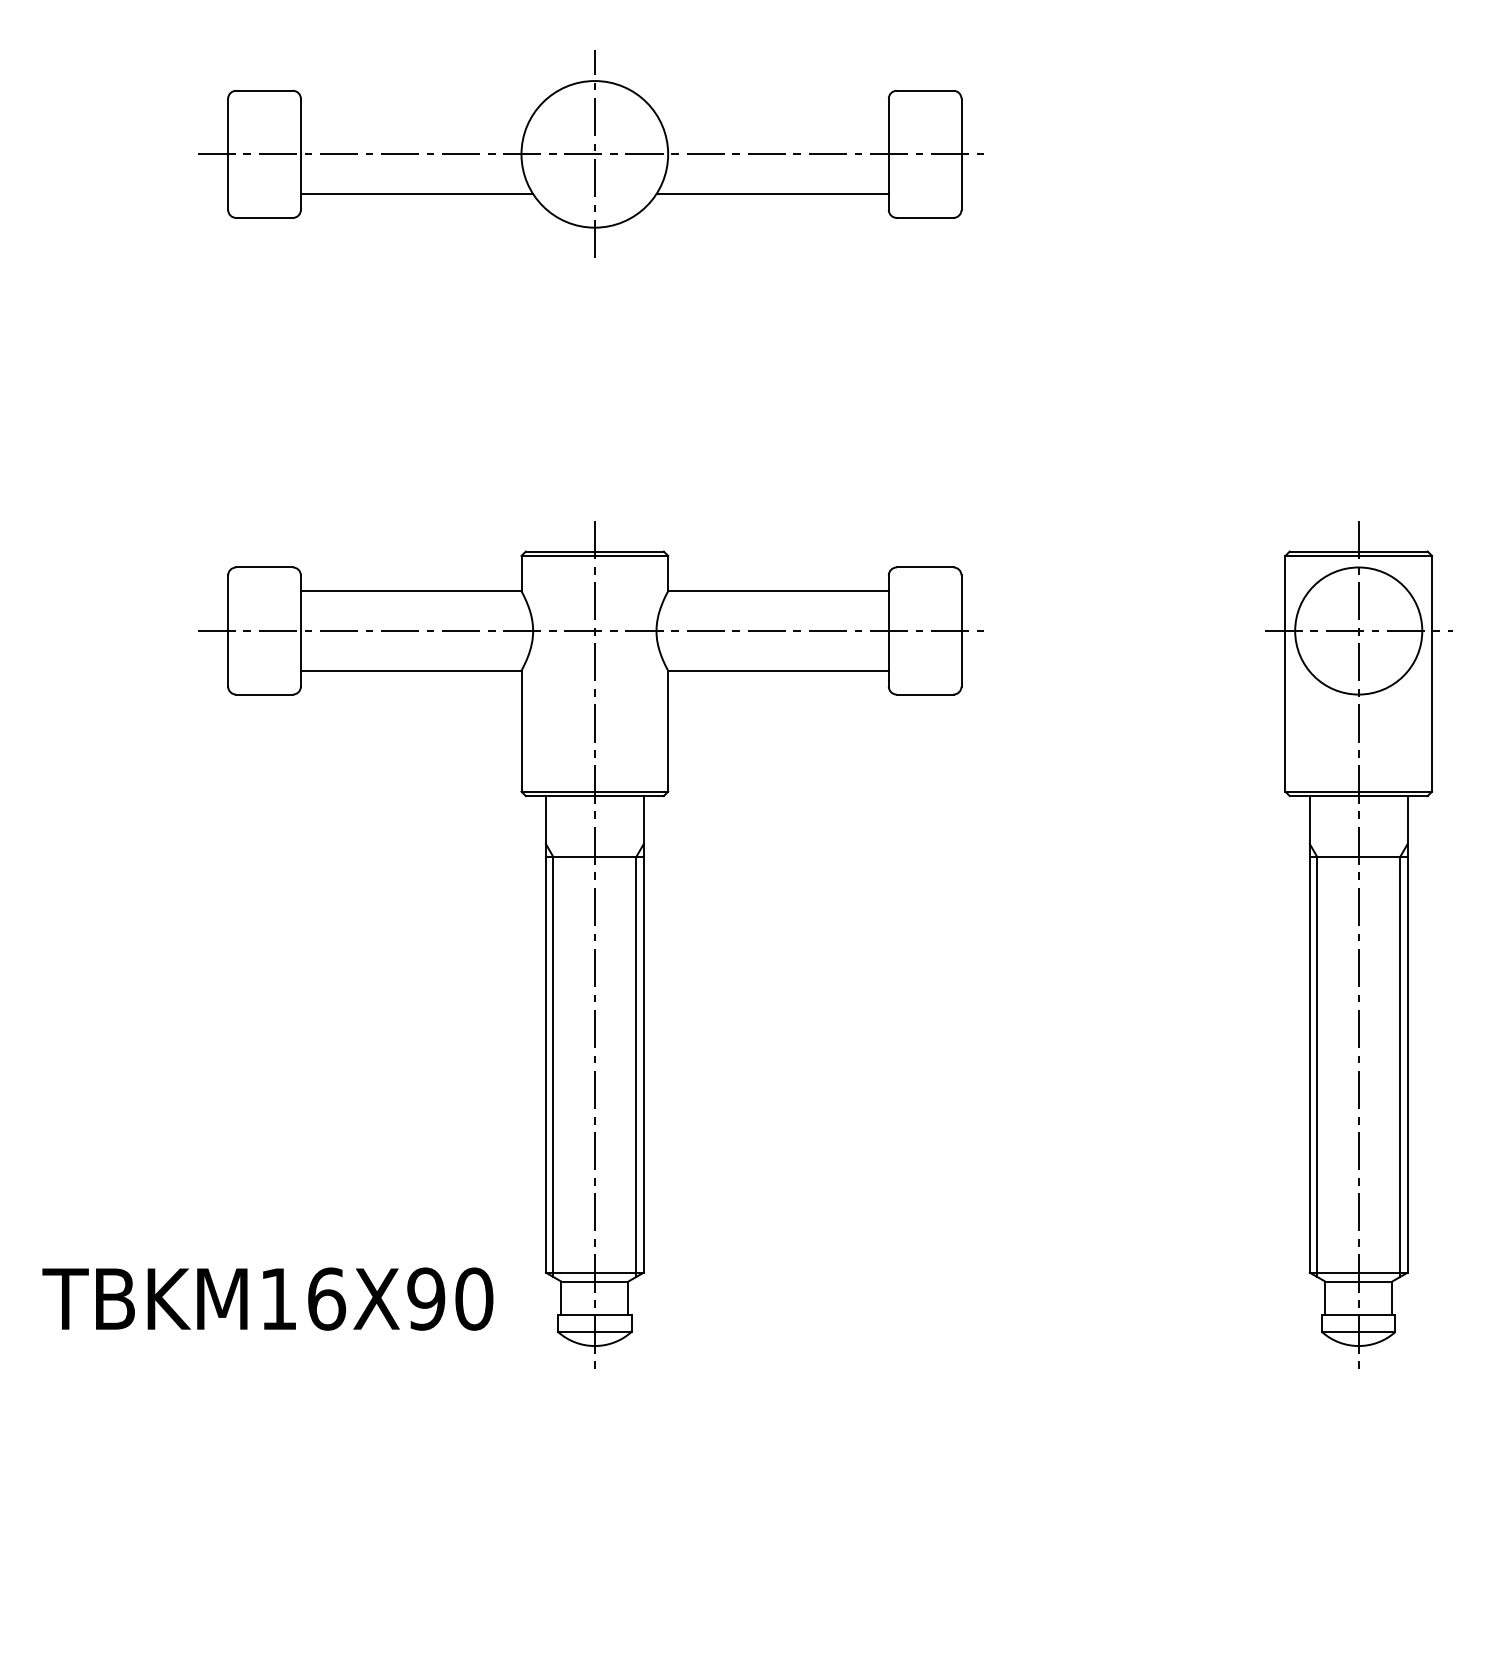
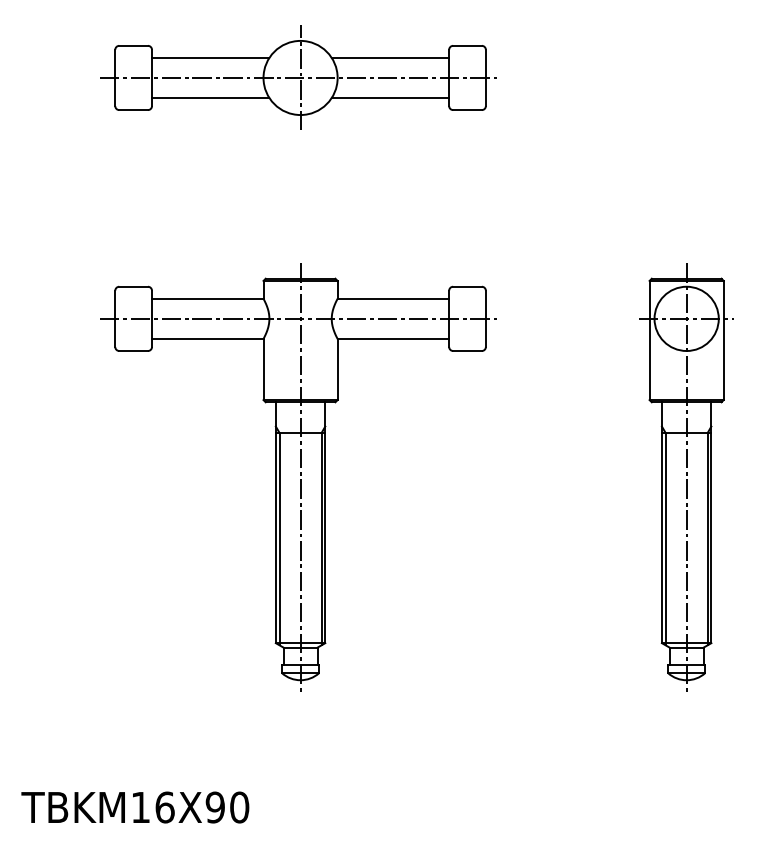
line: (416, 113) -> (210, 57), added
line: (772, 113) -> (390, 57), added
text: (268, 1299) -> (135, 807), moved

